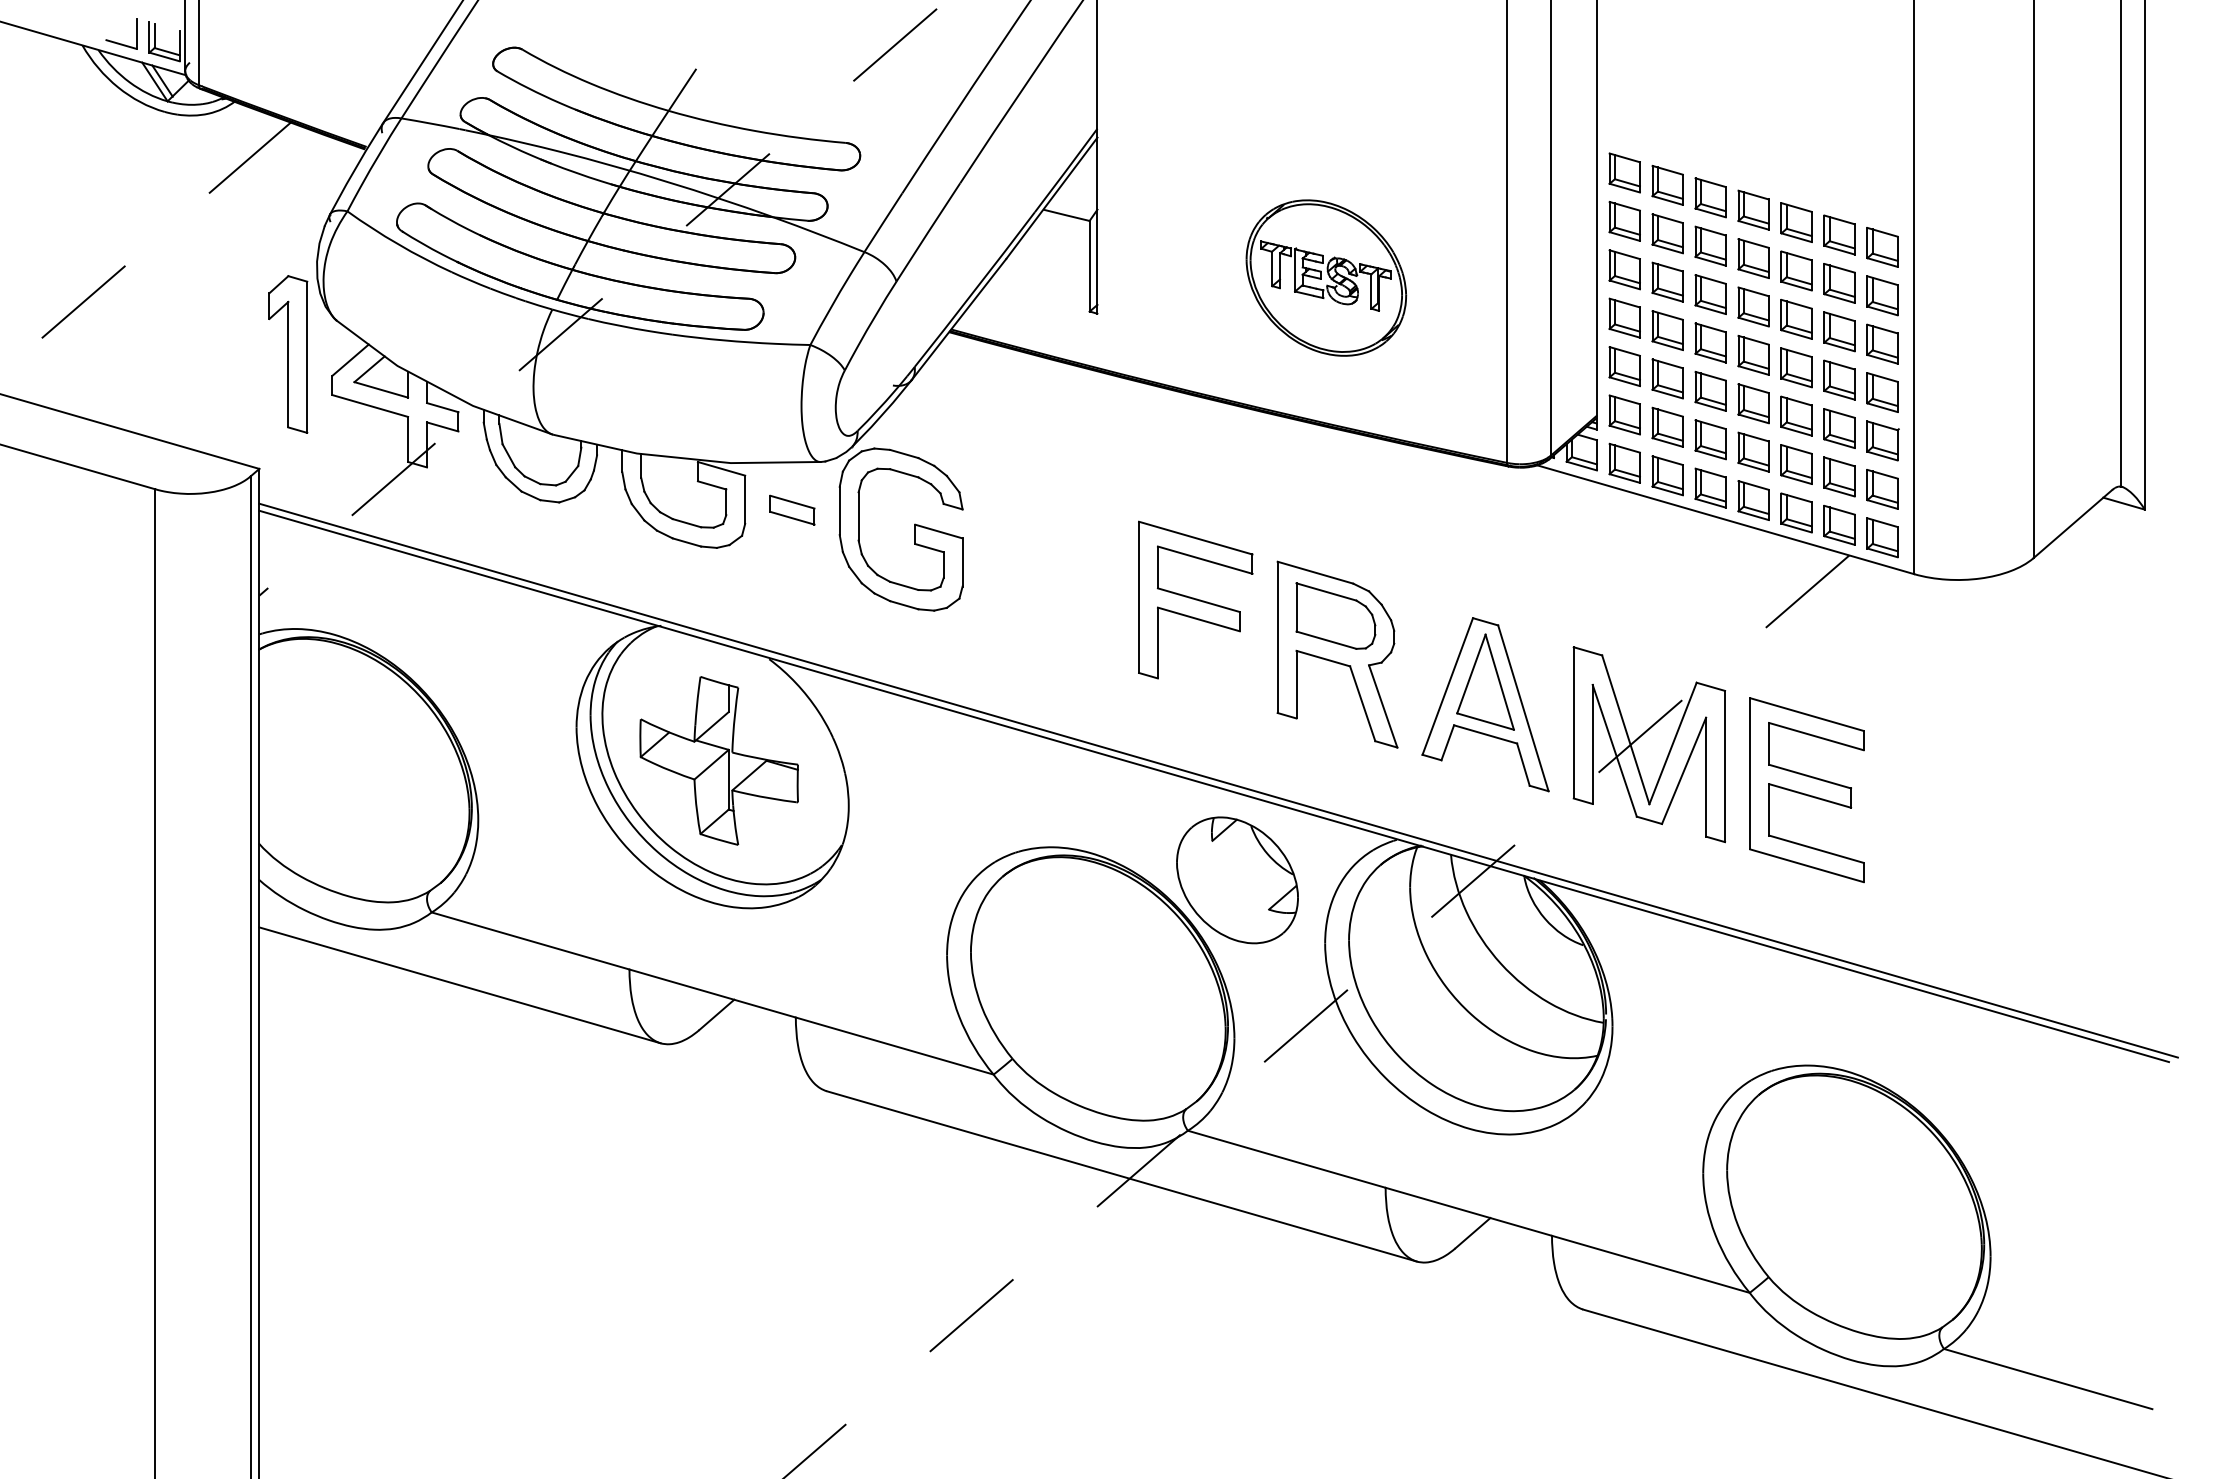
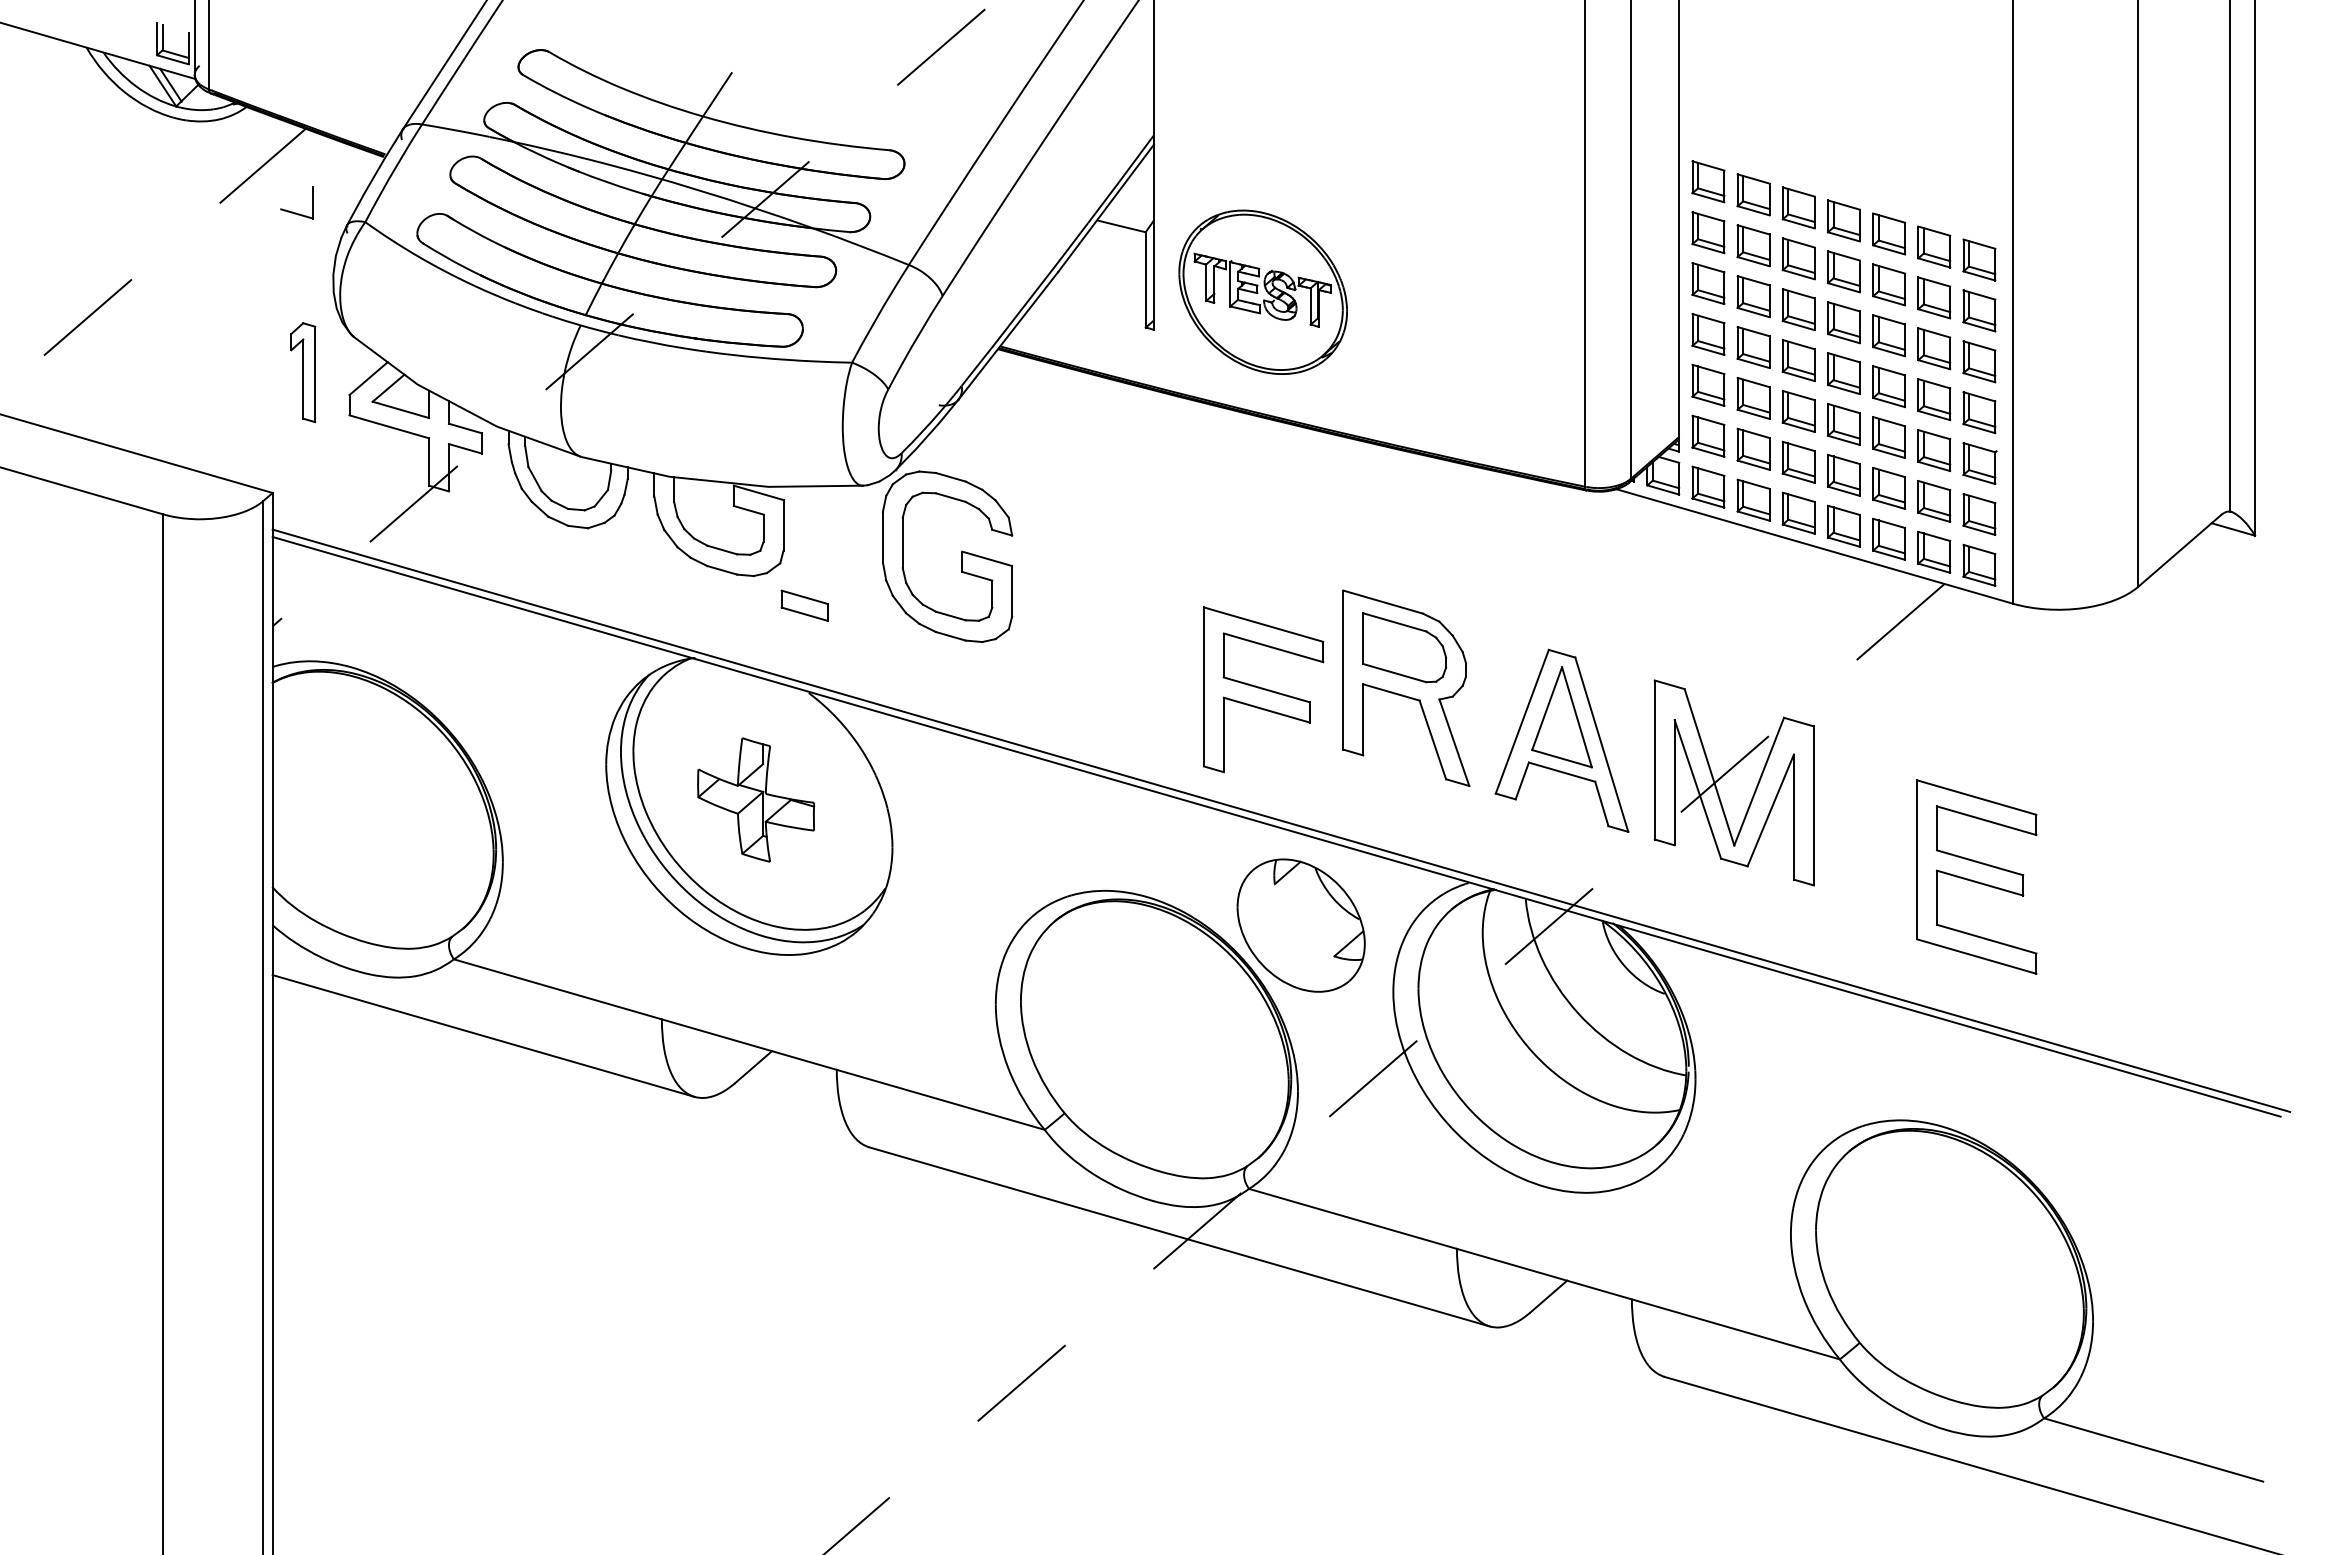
part: (118, 42) -> (293, 211), moved
part: (1326, 277) -> (1263, 291), moved
part: (288, 354) -> (303, 372), size x0.6
part: (792, 509) -> (804, 605), moved
part: (1195, 599) -> (1263, 689), moved
part: (718, 760) -> (755, 799), size x0.7
part: (1806, 790) -> (1976, 877), moved

